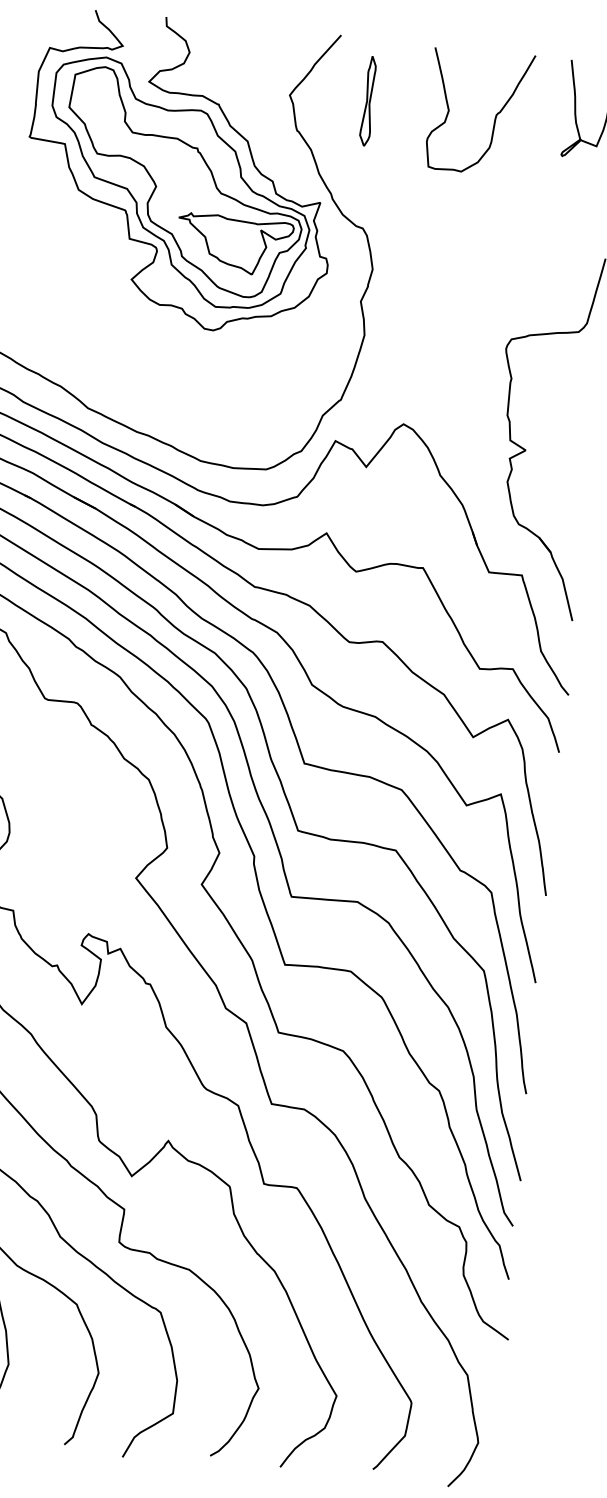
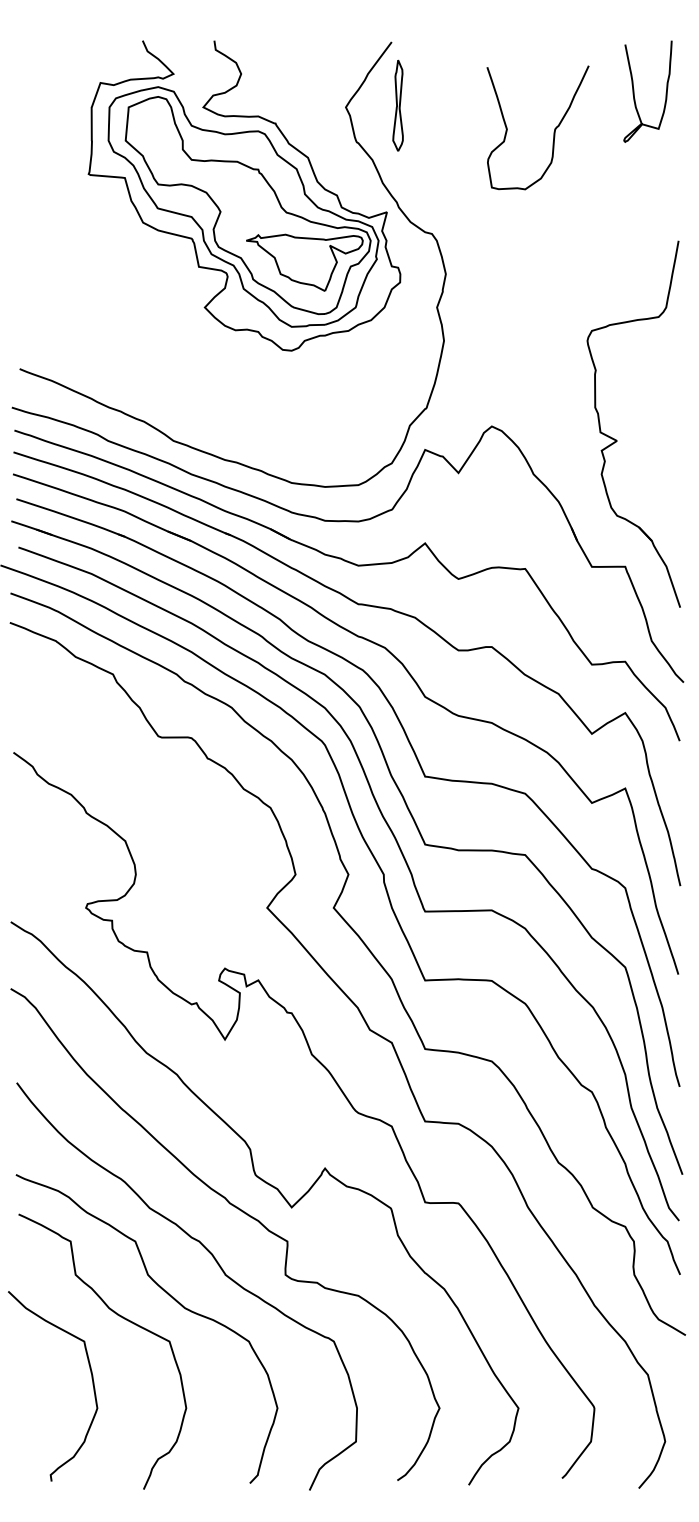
part: (367, 100) -> (397, 105), moved
curve: (494, 118) -> (553, 132), moved

